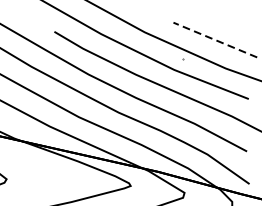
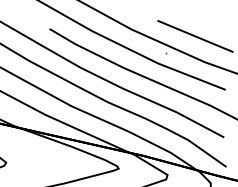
line: (215, 40) -> (195, 36), dashed -> solid

